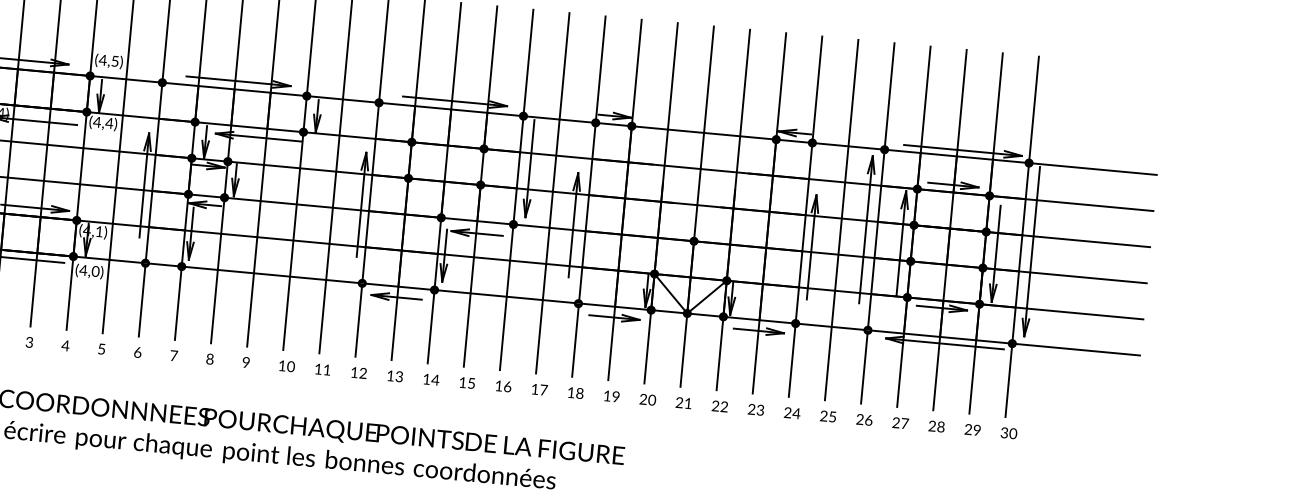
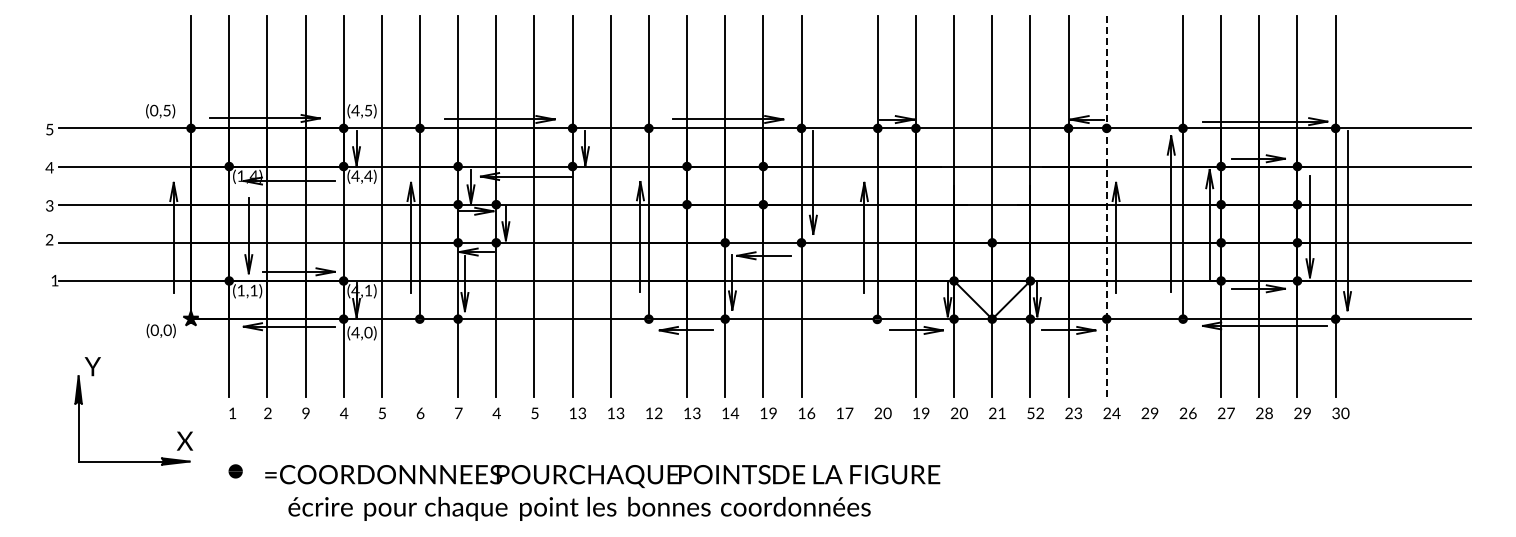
line: (552, 192) -> (839, 205), removed
line: (805, 215) -> (1106, 205), solid -> dashed
line: (841, 219) -> (1144, 205), removed
line: (141, 301) -> (419, 359), removed
line: (358, 321) -> (648, 359), removed
line: (575, 341) -> (877, 359), removed
text: (28, 342) -> (305, 413), 3 -> 9
text: (209, 359) -> (496, 413), 8 -> 4
text: (245, 362) -> (534, 413), 9 -> 5
text: (291, 366) -> (582, 413), 10 -> 13
line: (864, 368) -> (1183, 359), removed
text: (327, 370) -> (620, 413), 11 -> 13
text: (471, 383) -> (772, 413), 15 -> 19
text: (575, 392) -> (882, 412), 18 -> 20
text: (715, 406) -> (1030, 413), 22 -> 52
text: (832, 417) -> (1154, 413), 25 -> 29

